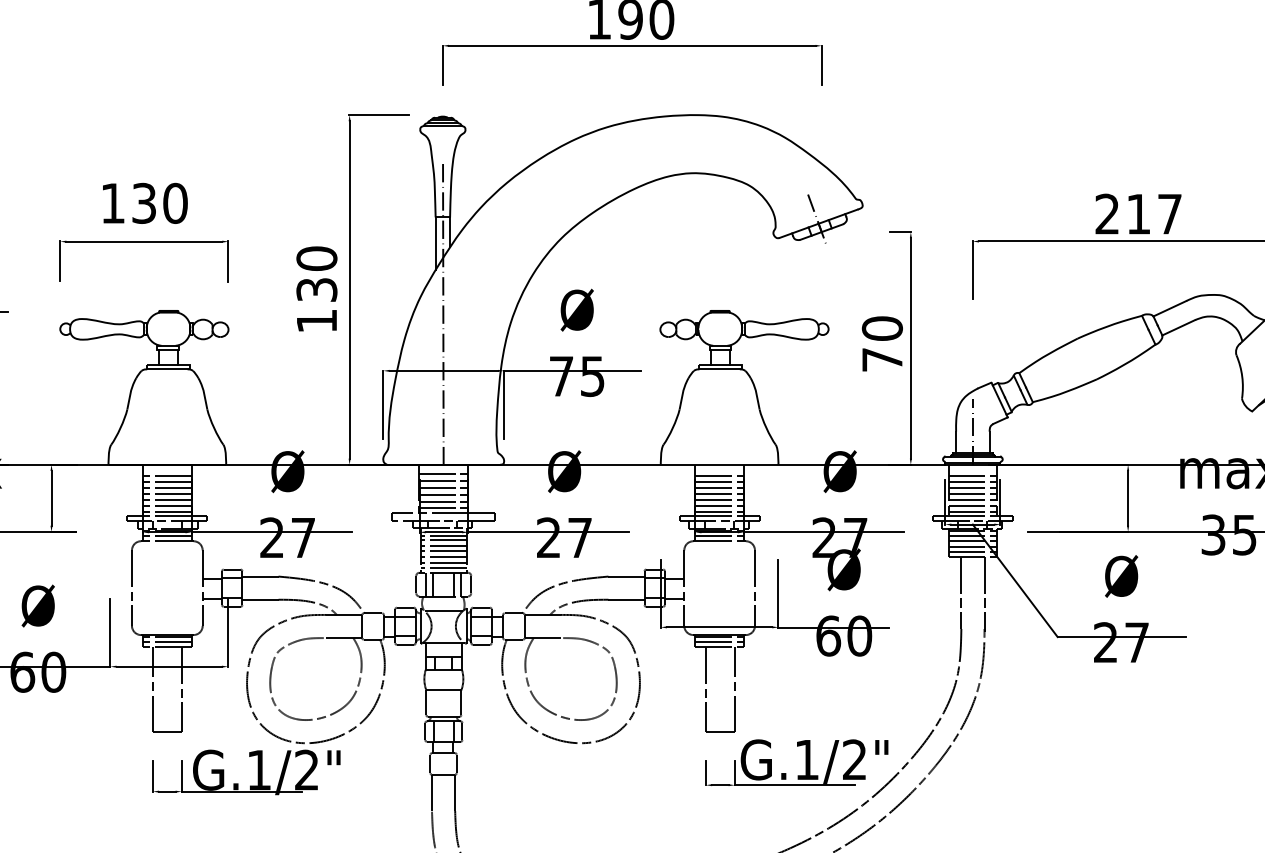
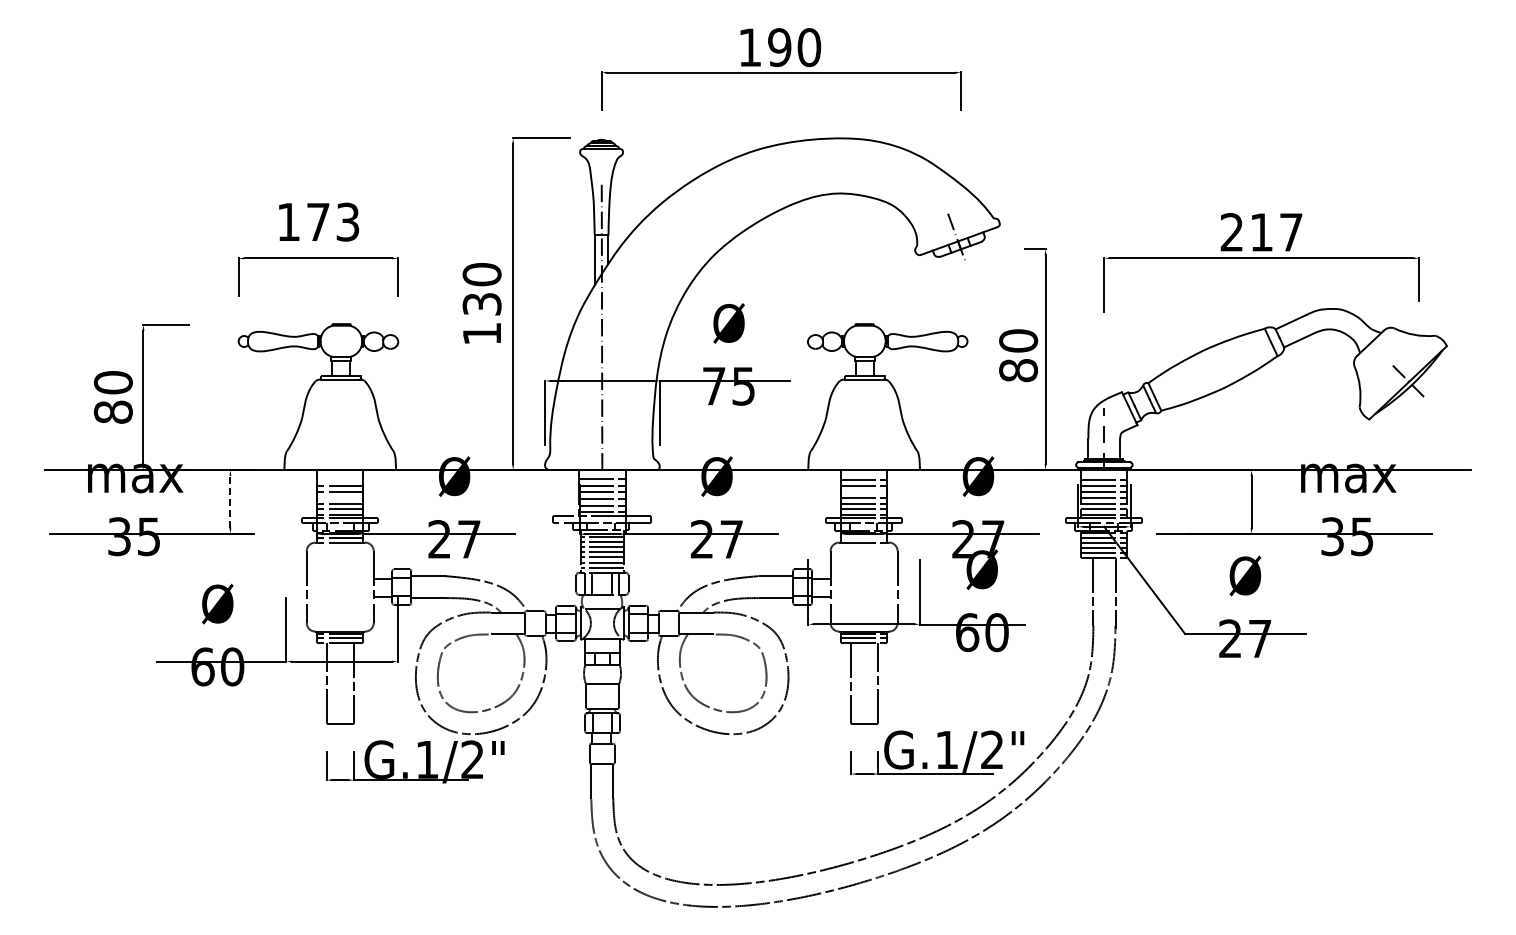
text: (160, 202) -> (333, 221), 130 -> 173
text: (882, 359) -> (1018, 370), 70 -> 80
line: (167, 475) -> (340, 480), removed
line: (720, 488) -> (864, 492), removed
line: (167, 494) -> (340, 498), removed
line: (51, 497) -> (230, 501), solid -> dashed
line: (720, 535) -> (864, 537), removed

